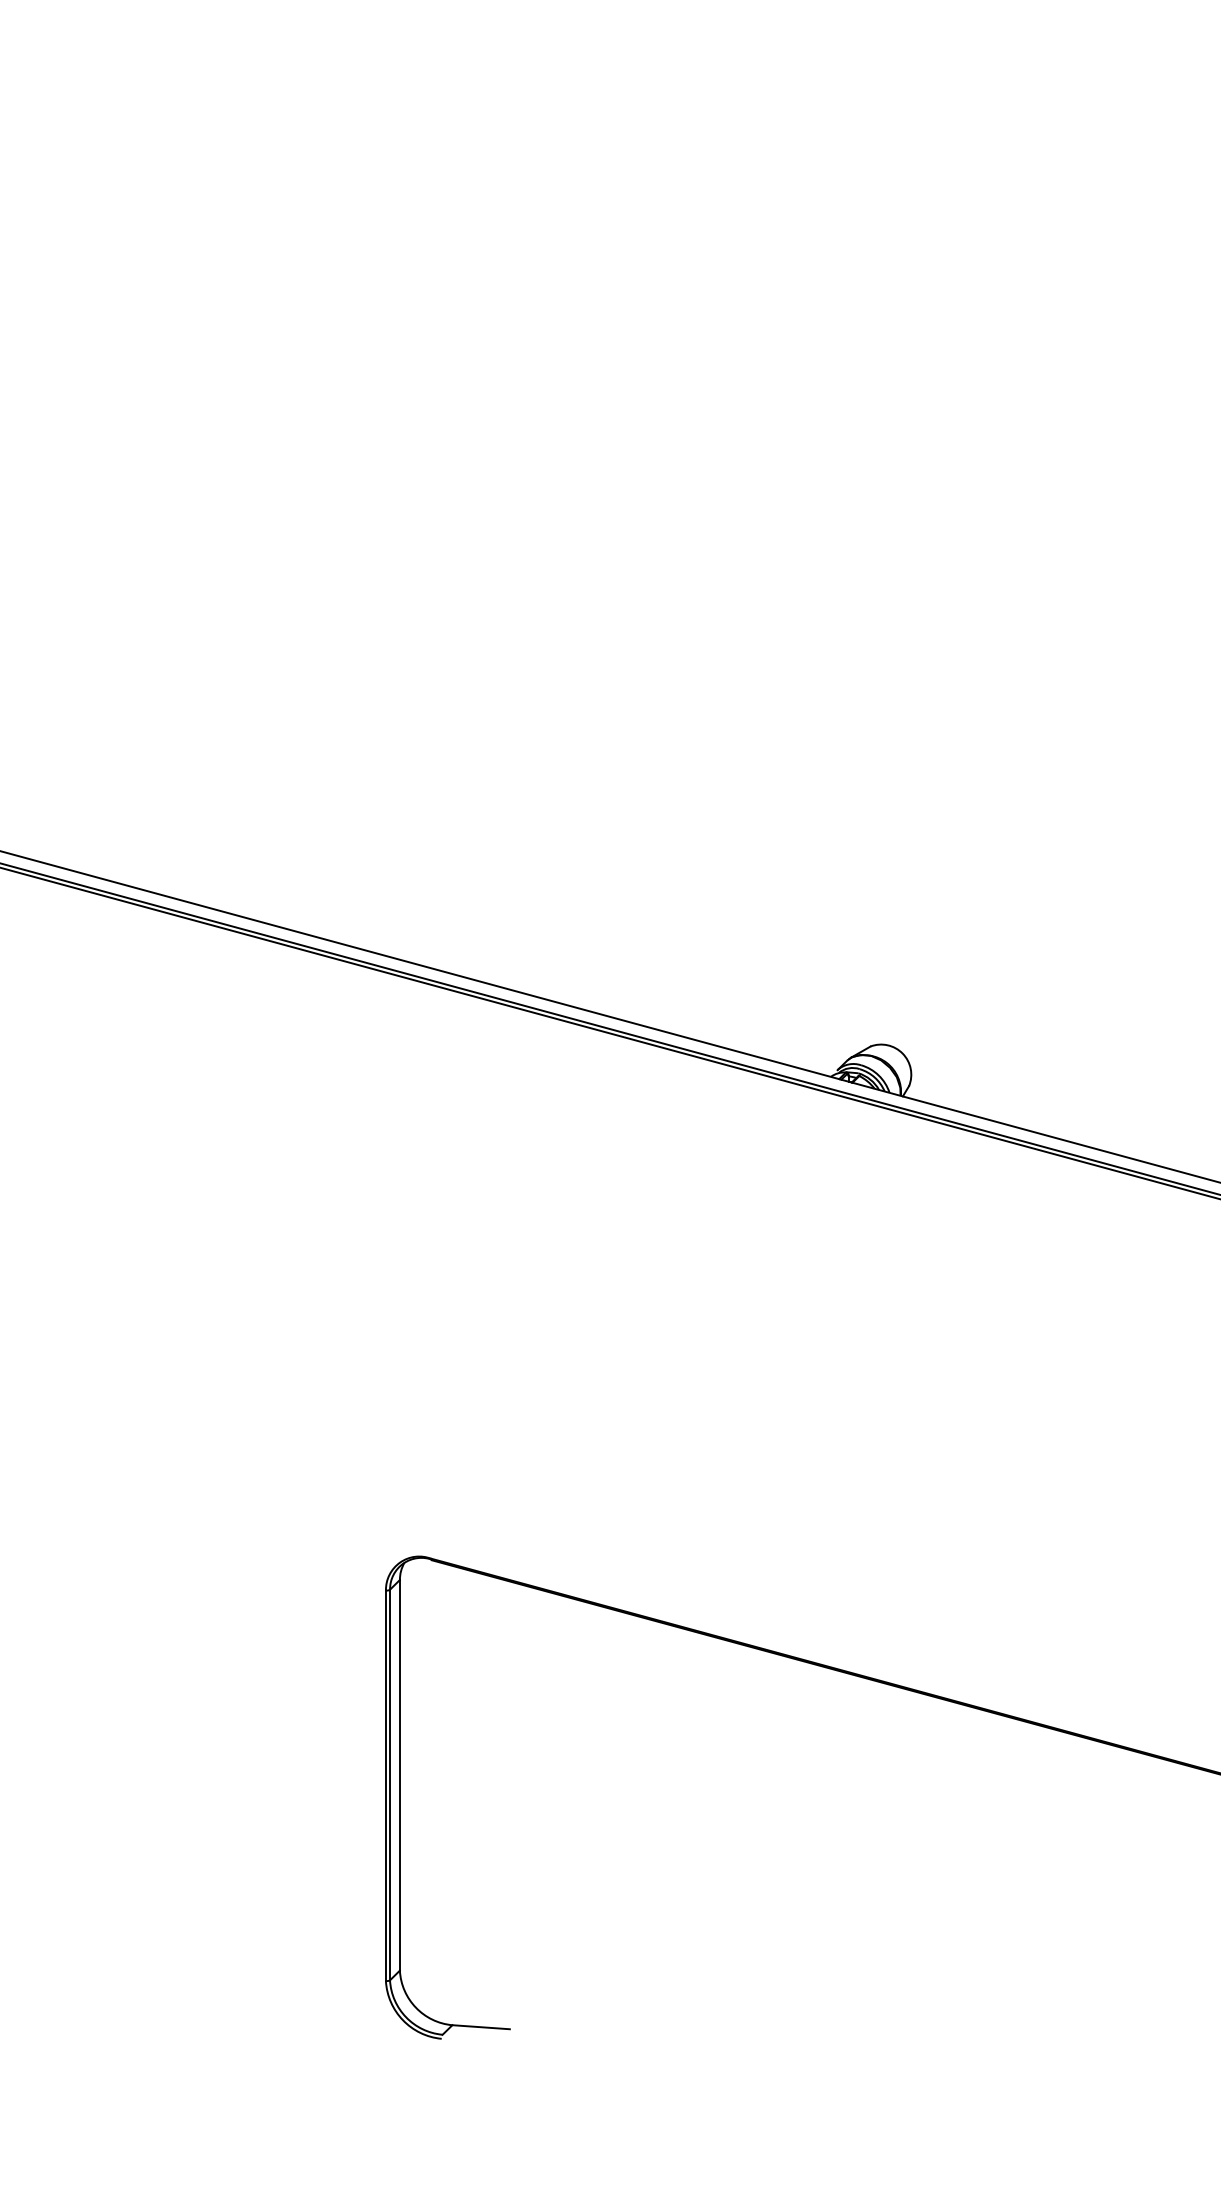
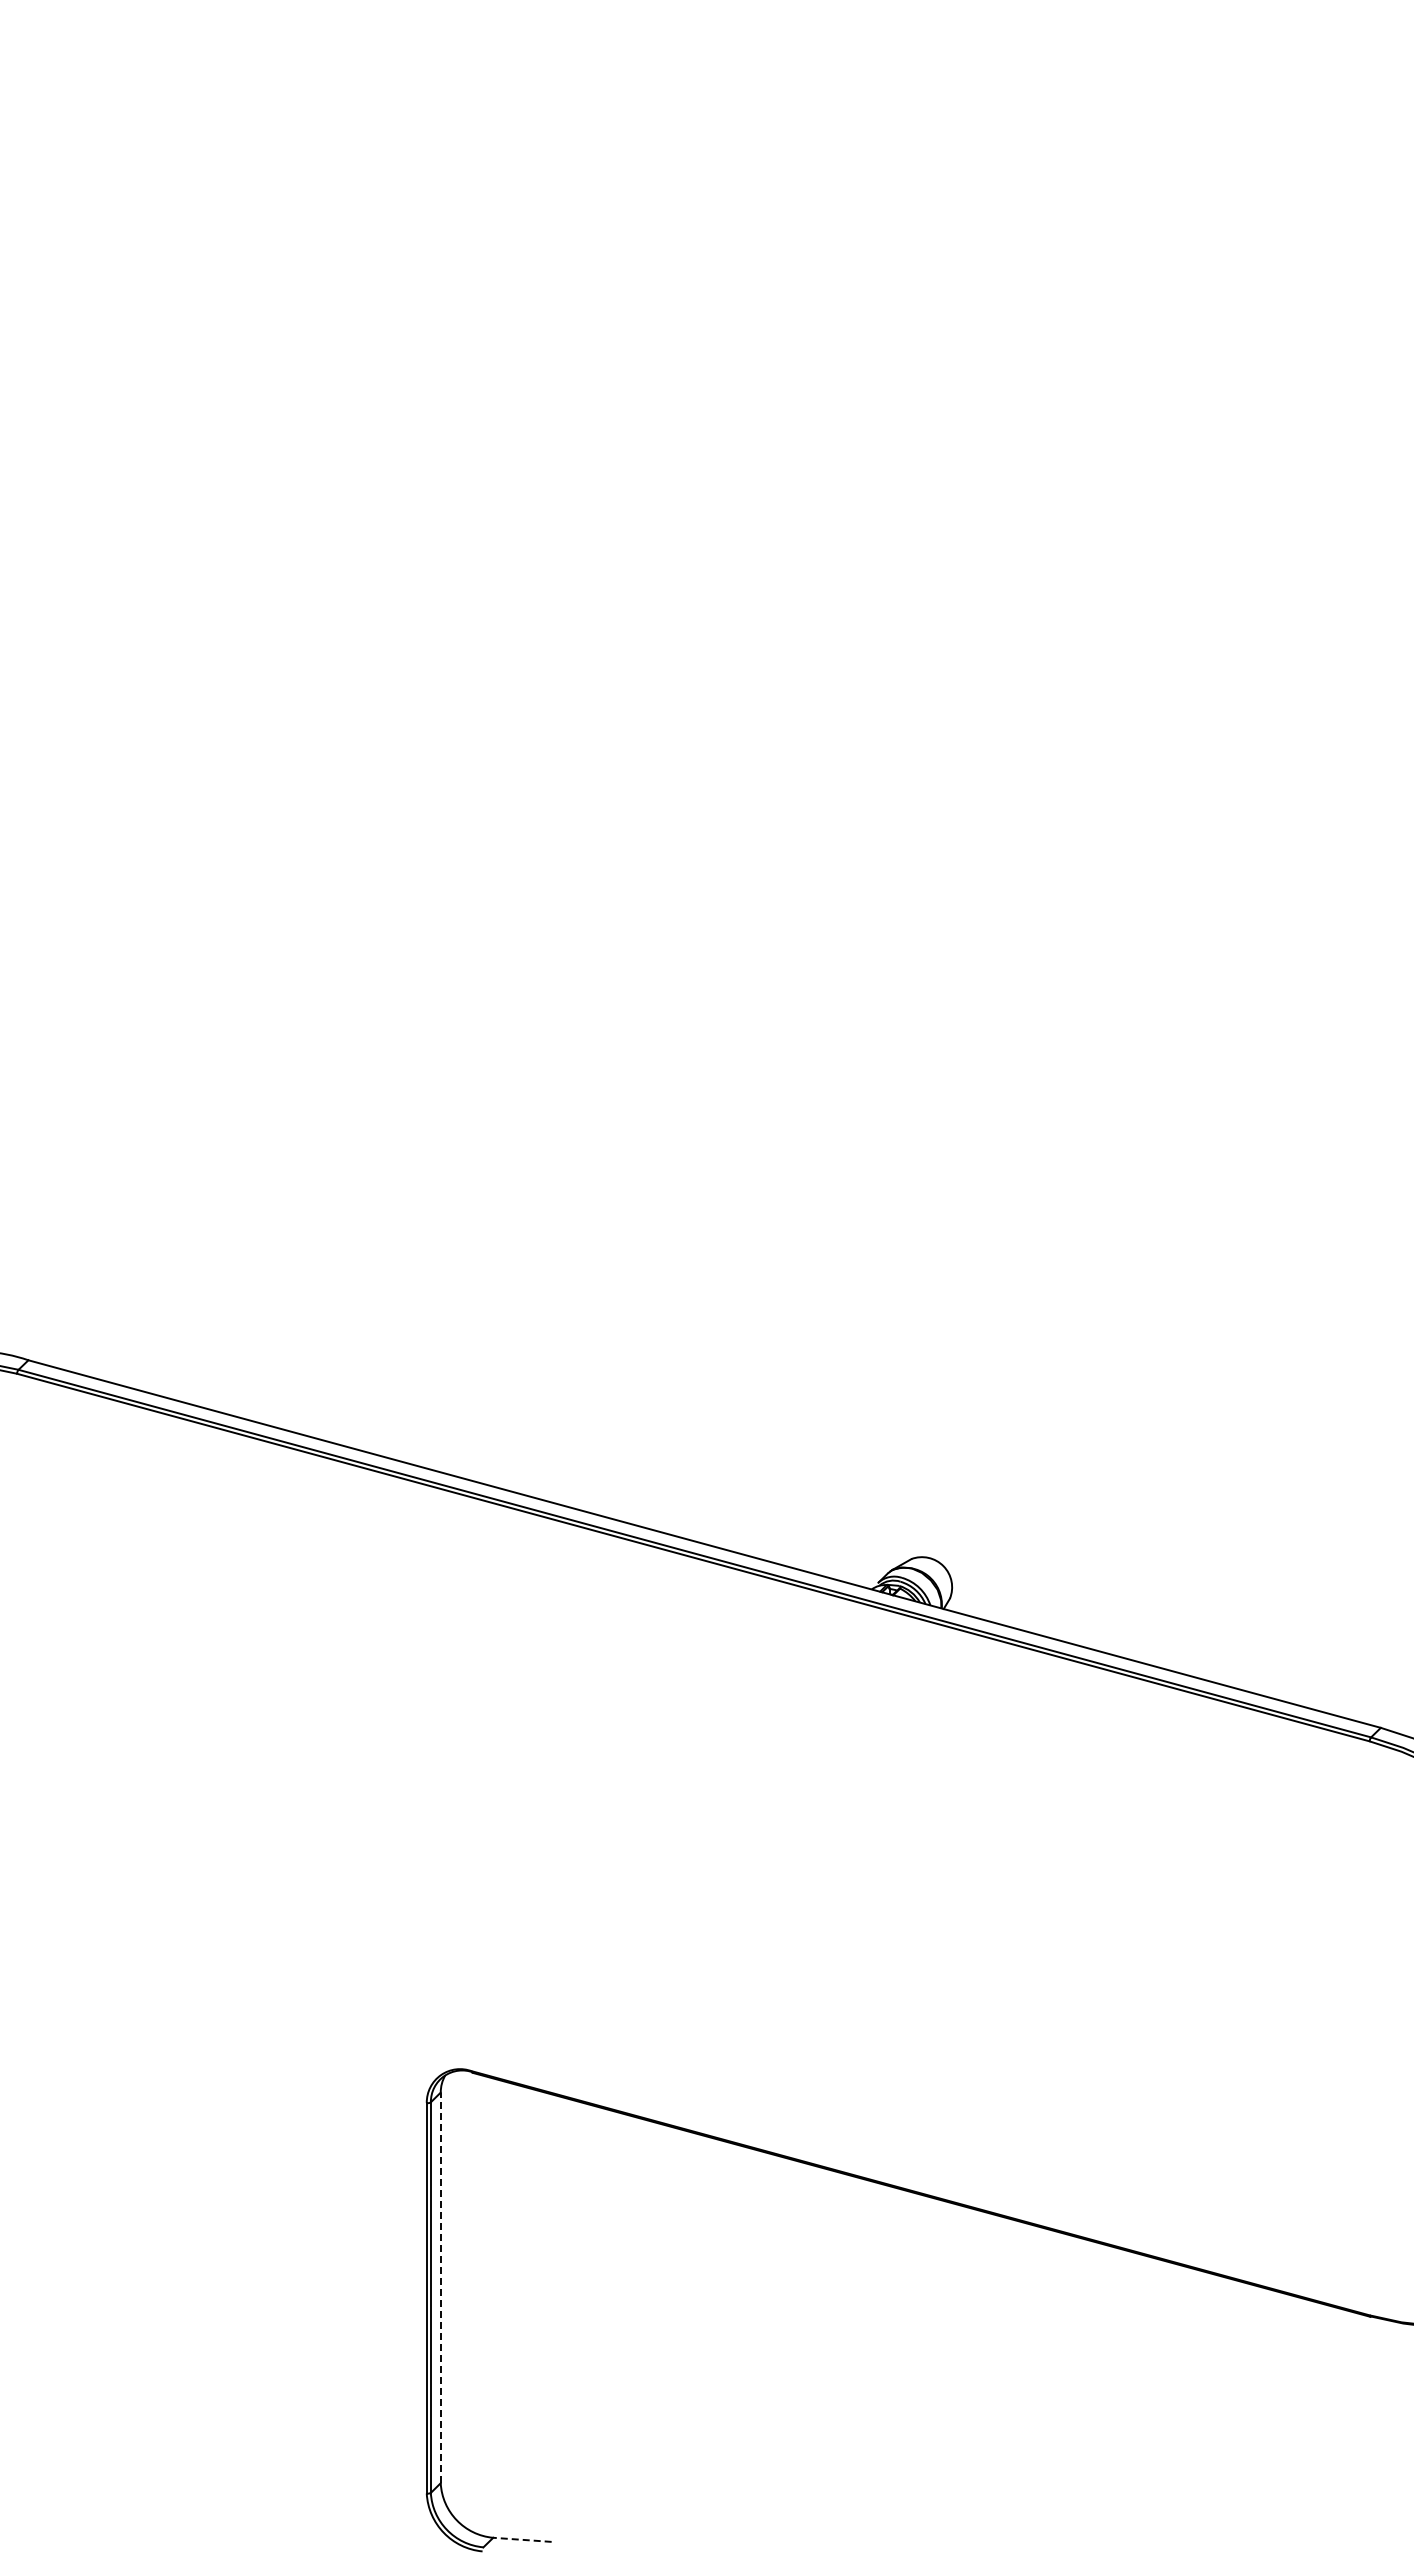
line: (399, 1774) -> (440, 2287), solid -> dashed
line: (480, 2026) -> (521, 2539), solid -> dashed

